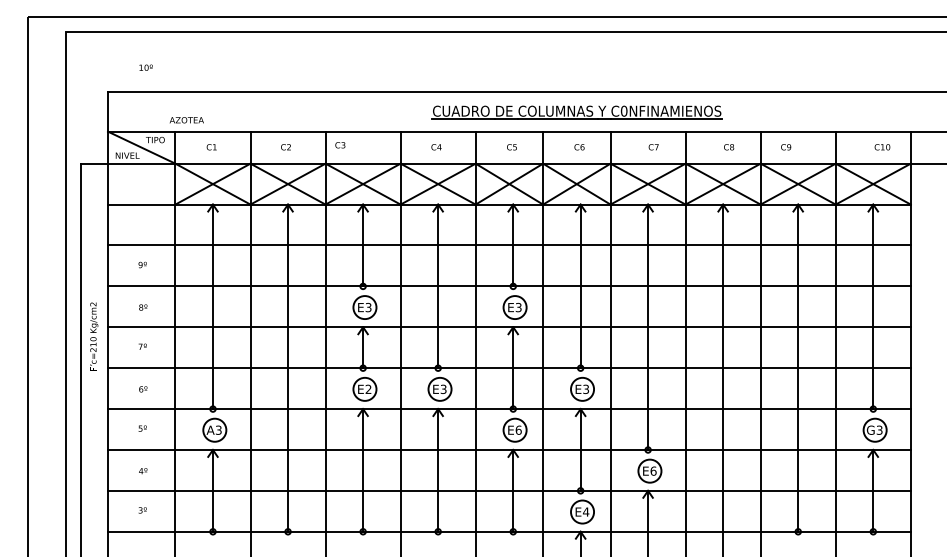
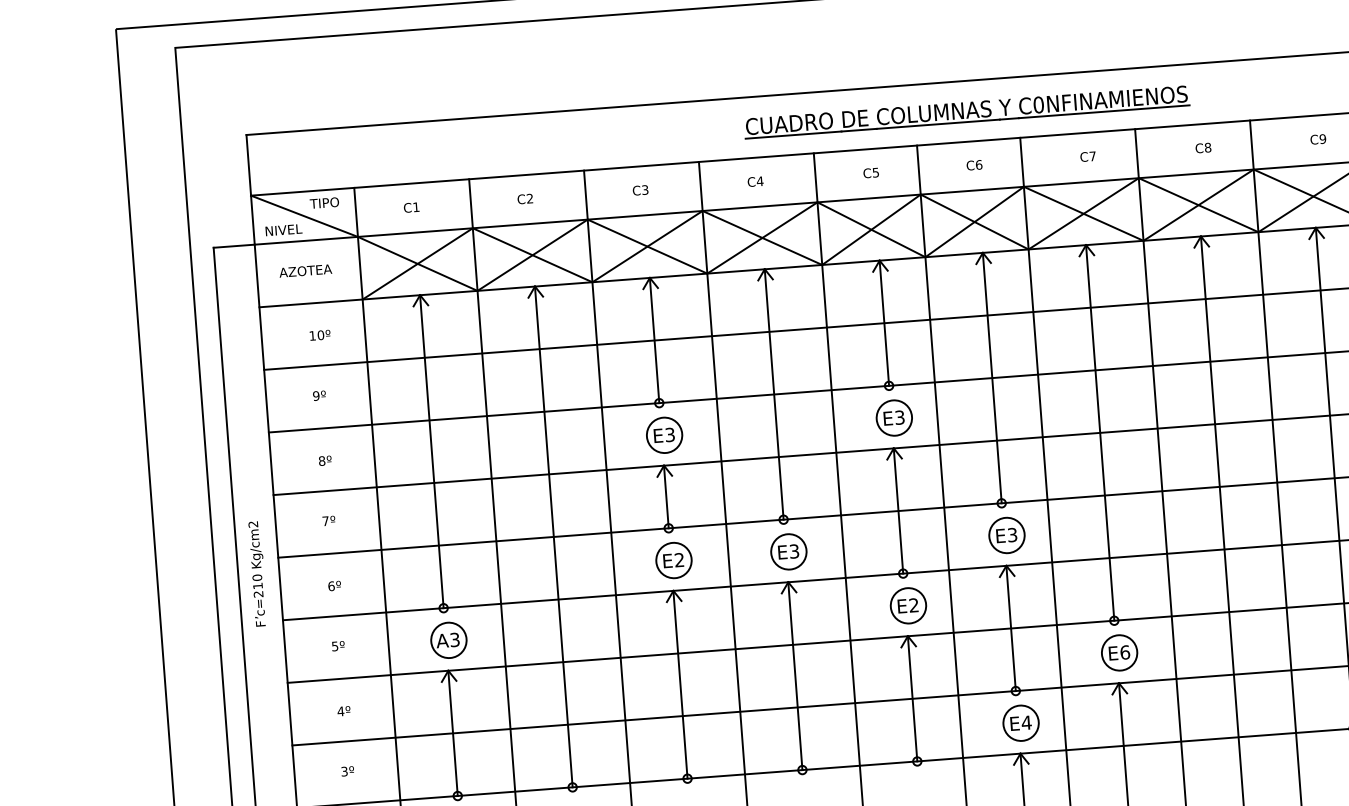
text: (145, 67) -> (319, 334), moved
text: (186, 120) -> (305, 271), moved
text: (340, 145) -> (640, 190), moved
text: (786, 147) -> (1318, 139), moved
text: (94, 336) -> (258, 573), moved
text: (518, 429) -> (913, 604), E6 -> E2

